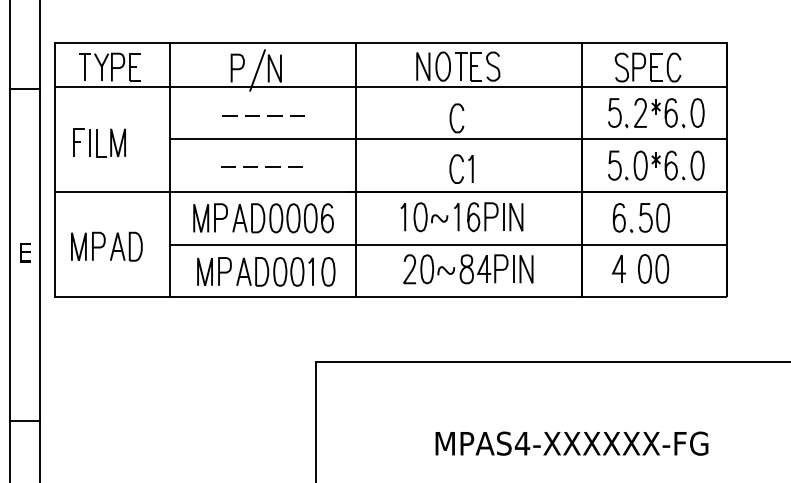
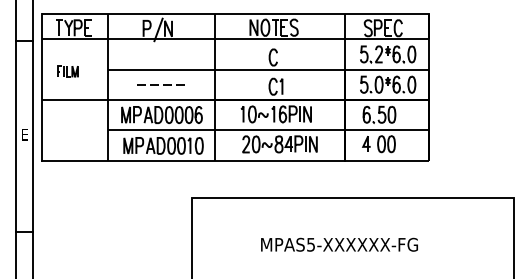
line: (259, 114) -> (159, 55), removed
part: (99, 142) -> (67, 71), size x0.7
part: (106, 246) -> (71, 131), removed
text: (521, 443) -> (310, 244), MPAS4-XXXXXX-FG -> MPAS5-XXXXXX-FG

